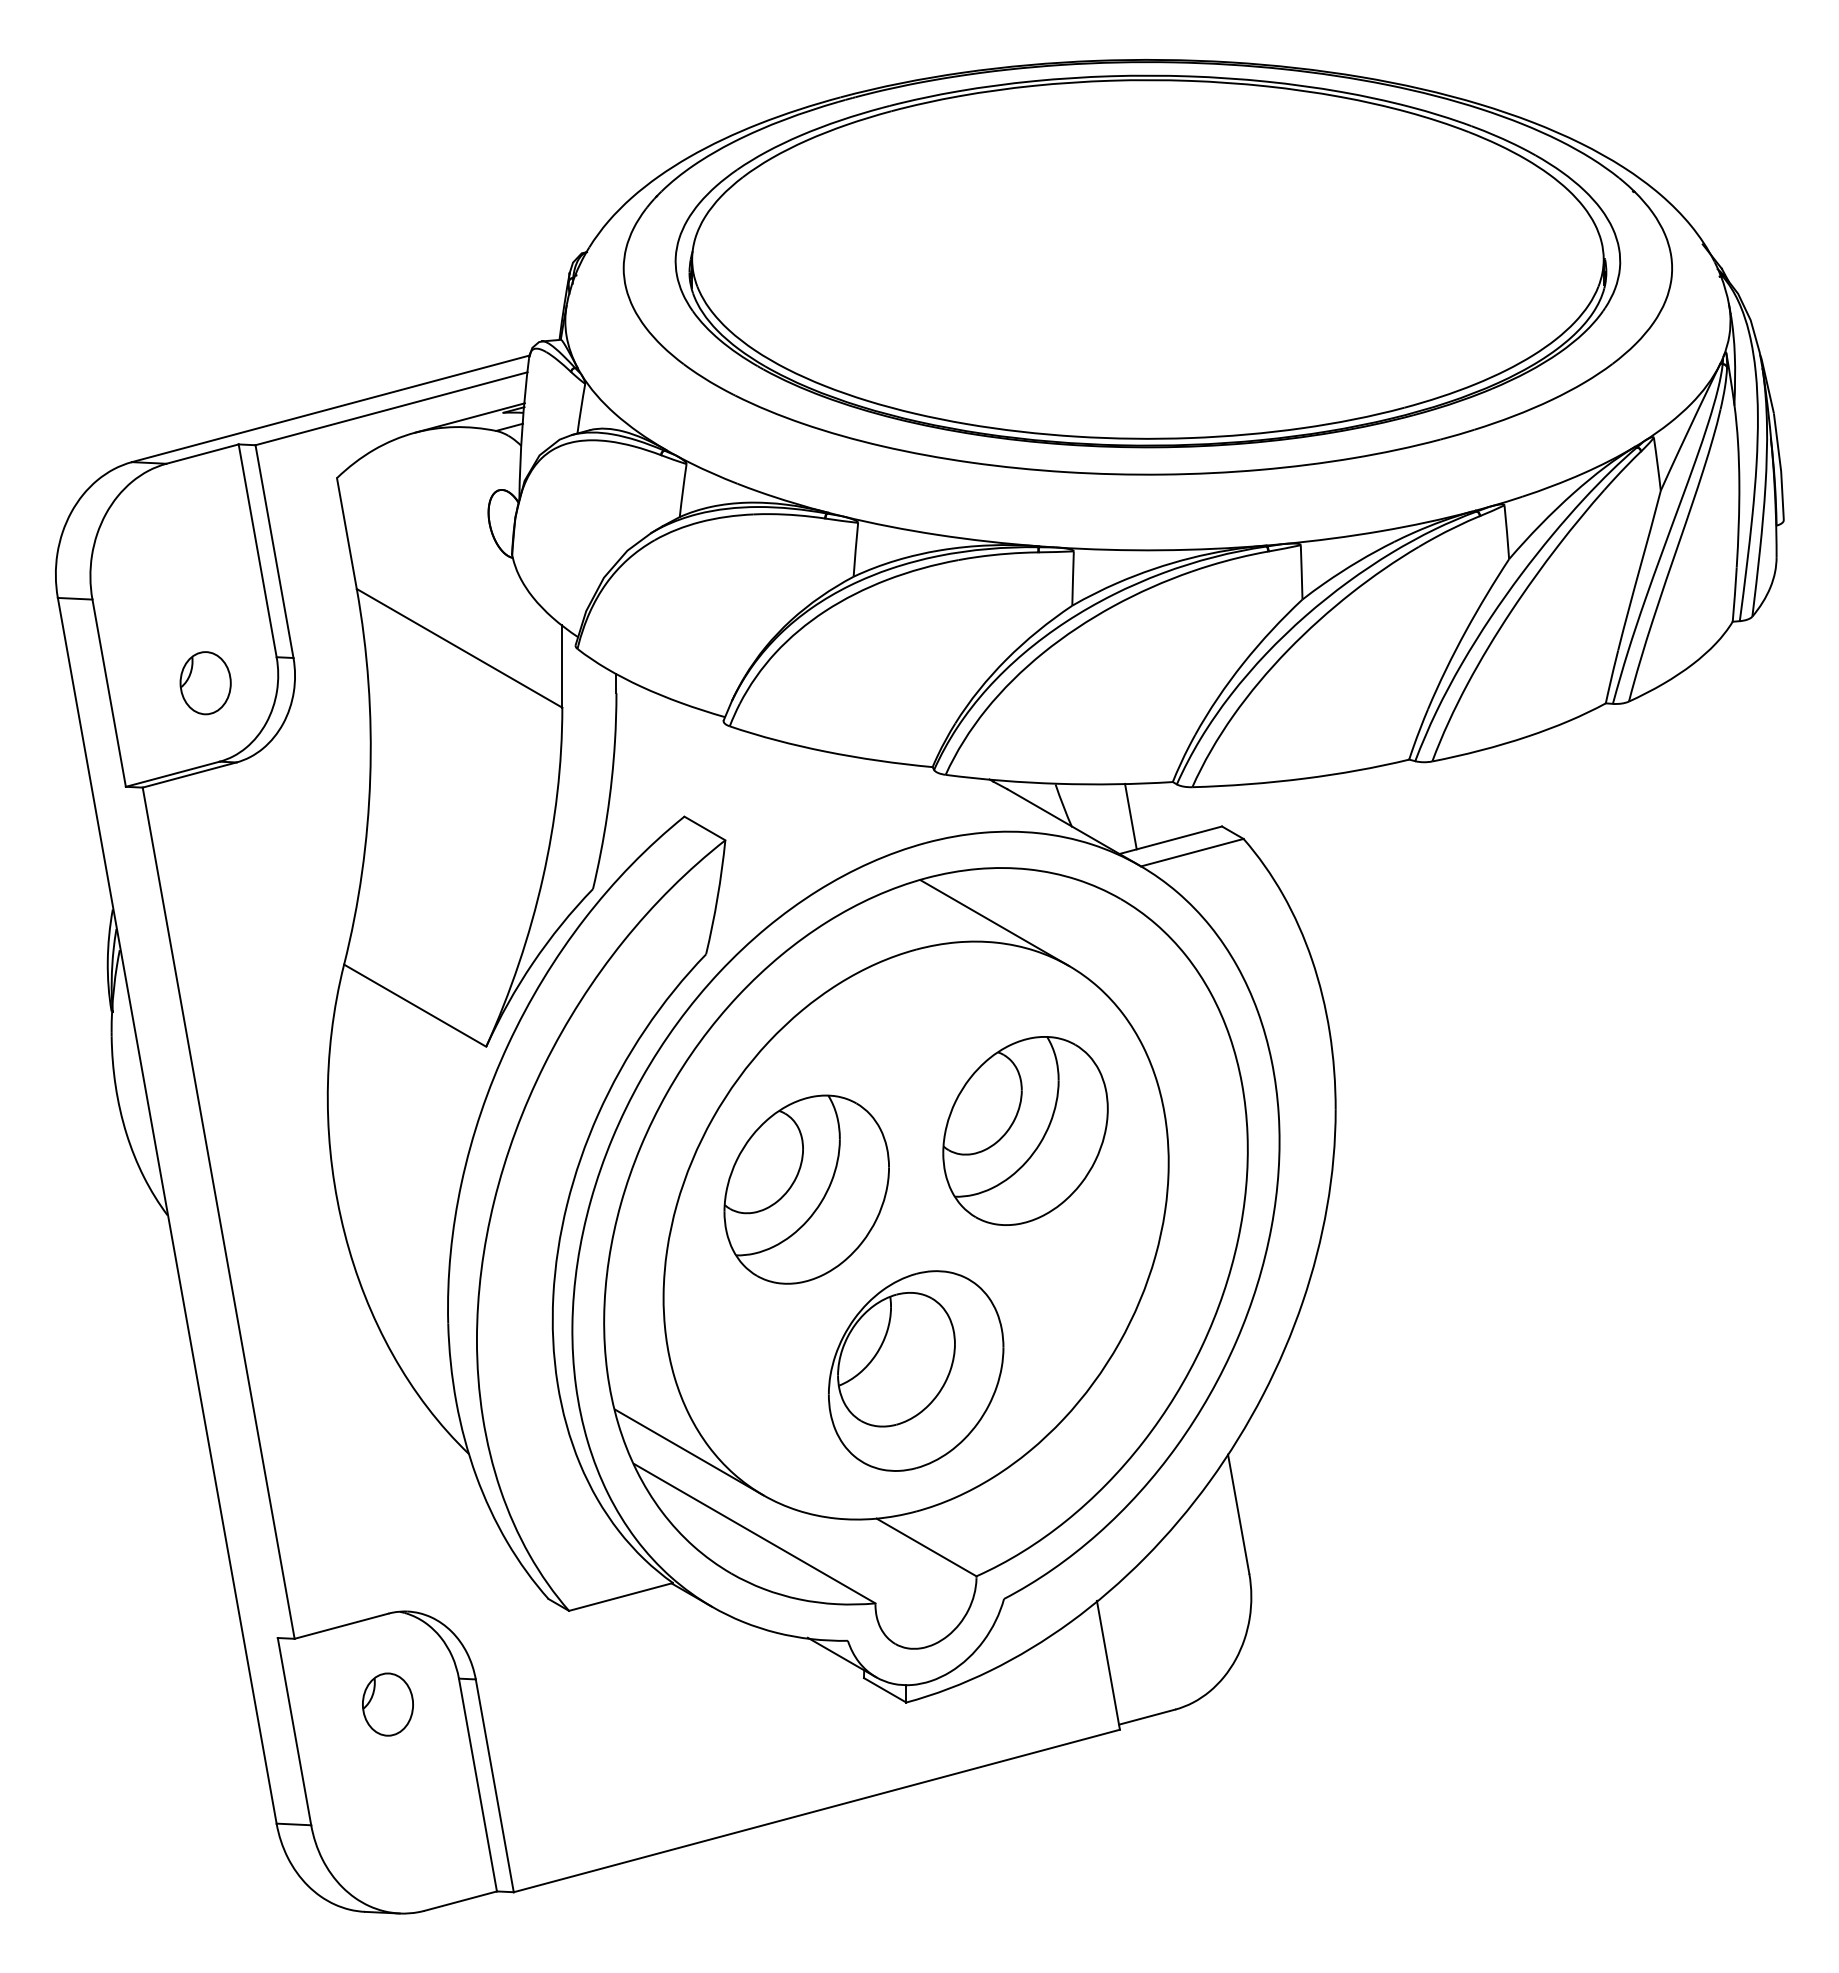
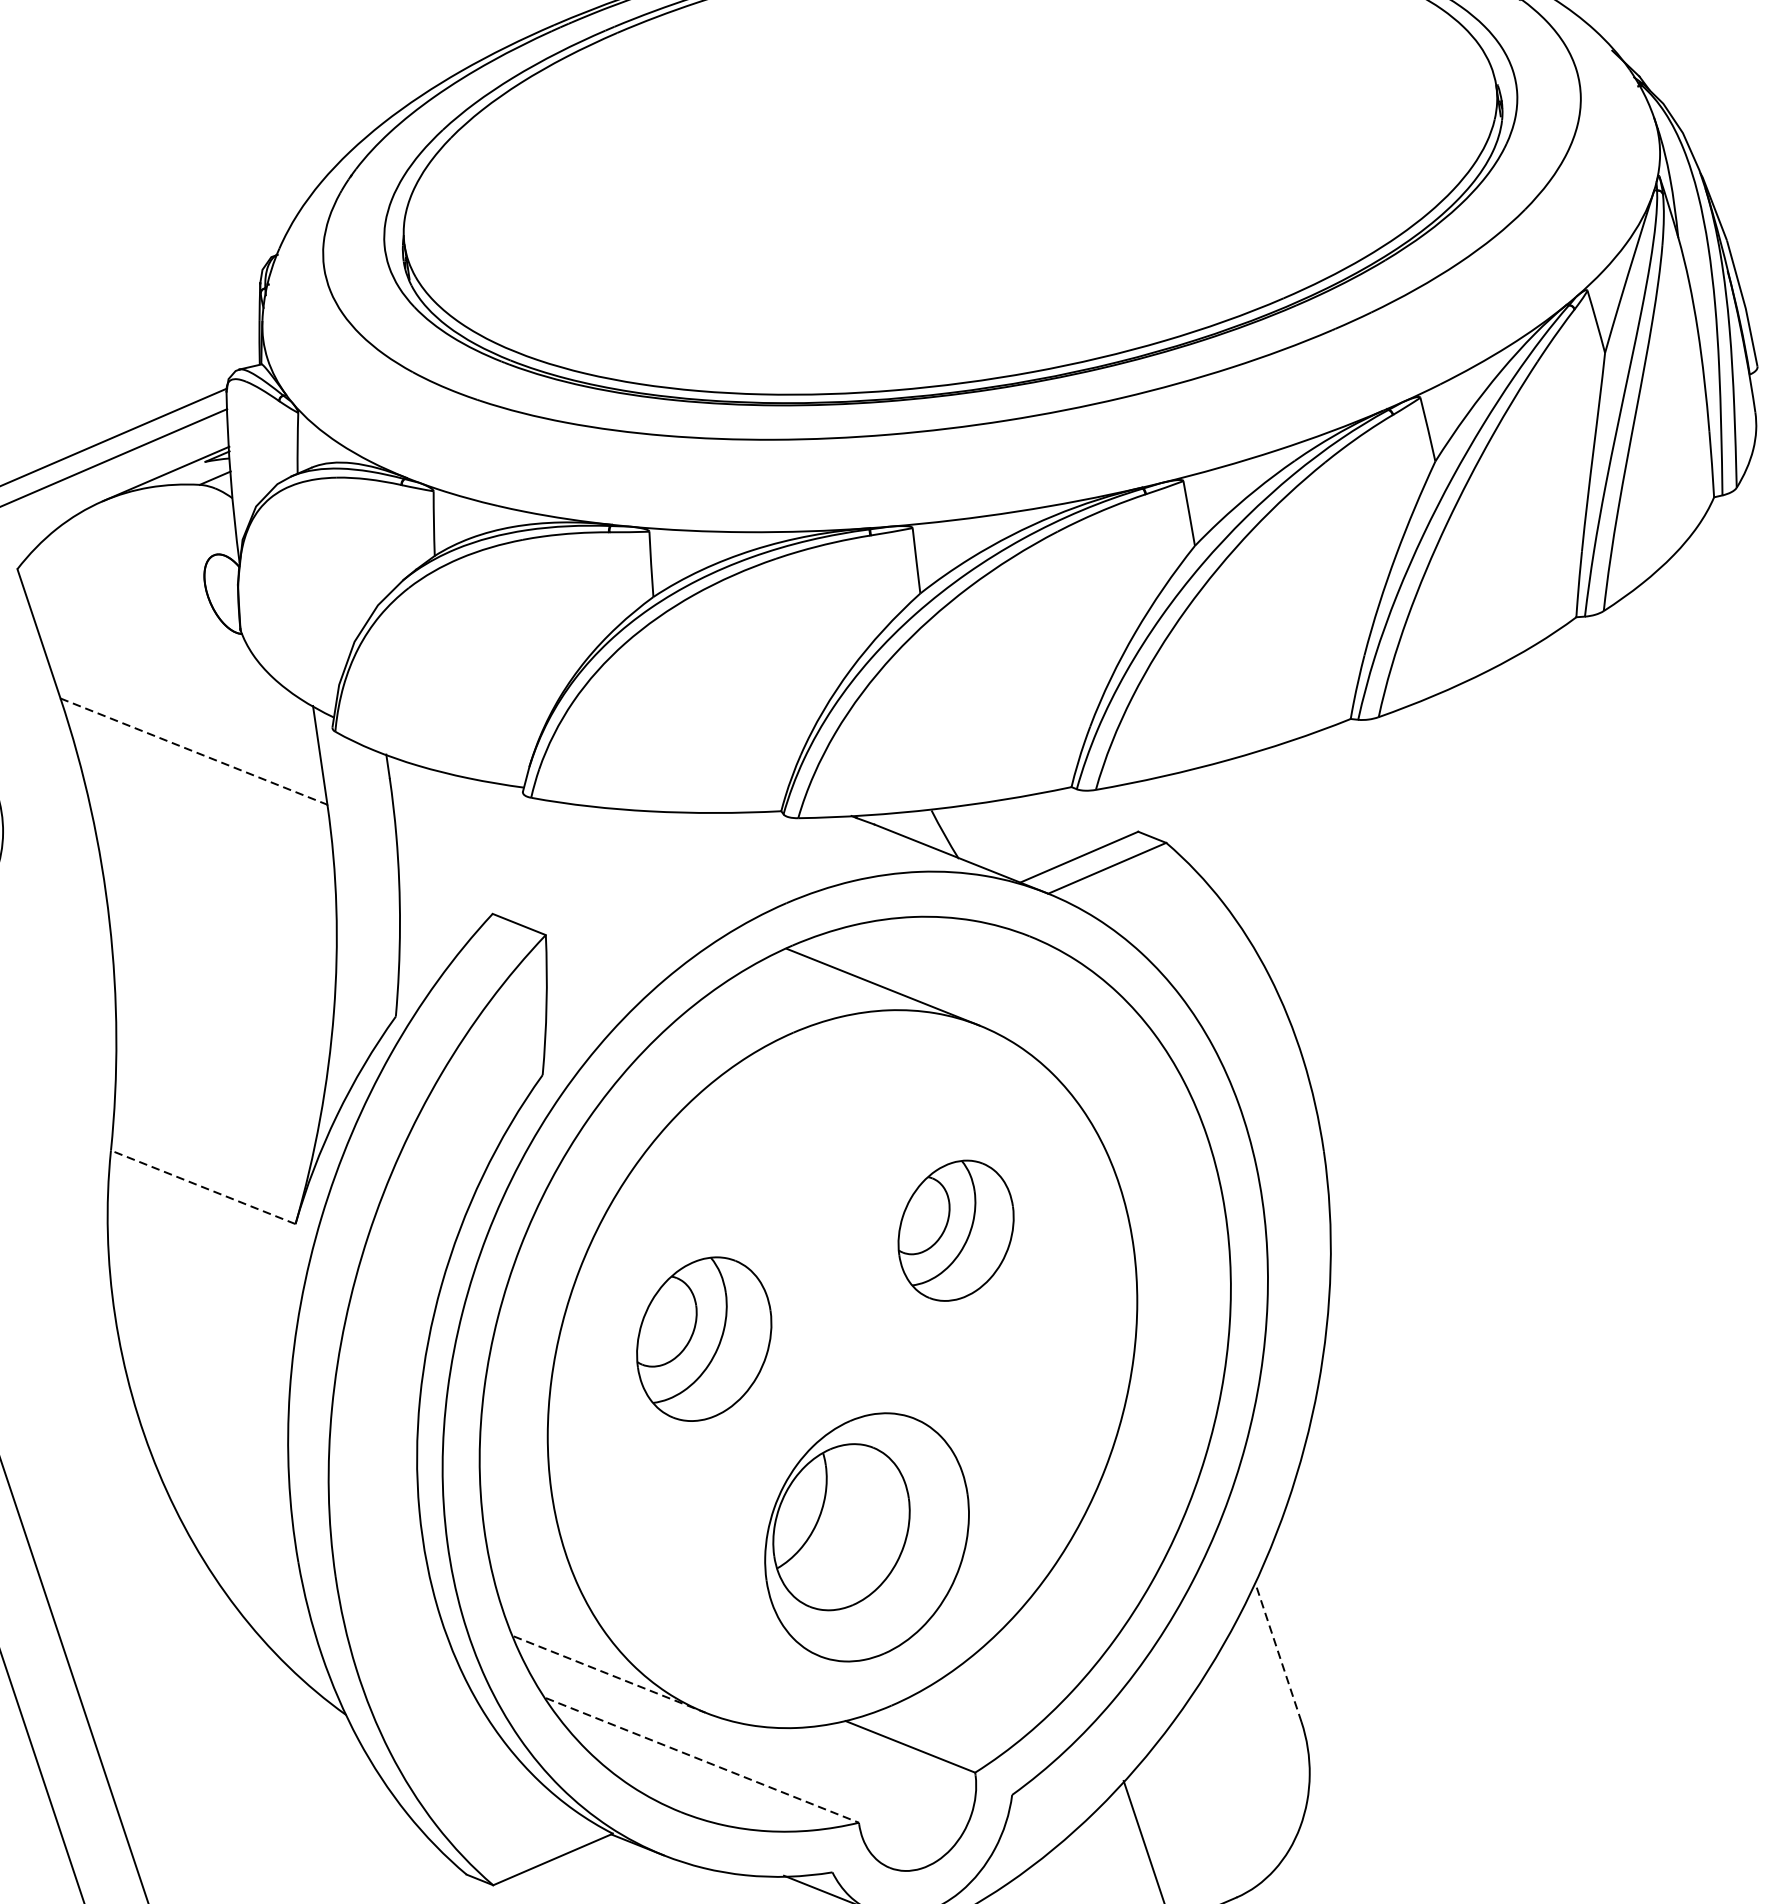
line: (459, 648) -> (193, 751), solid -> dashed
line: (1130, 816) -> (1026, 835), removed
line: (414, 1005) -> (202, 1187), solid -> dashed
part: (1025, 1130) -> (955, 1230), size x0.6
part: (806, 1189) -> (704, 1339), size x0.7
line: (689, 1452) -> (609, 1674), solid -> dashed
line: (1238, 1514) -> (1278, 1652), solid -> dashed
line: (755, 1534) -> (703, 1761), solid -> dashed

